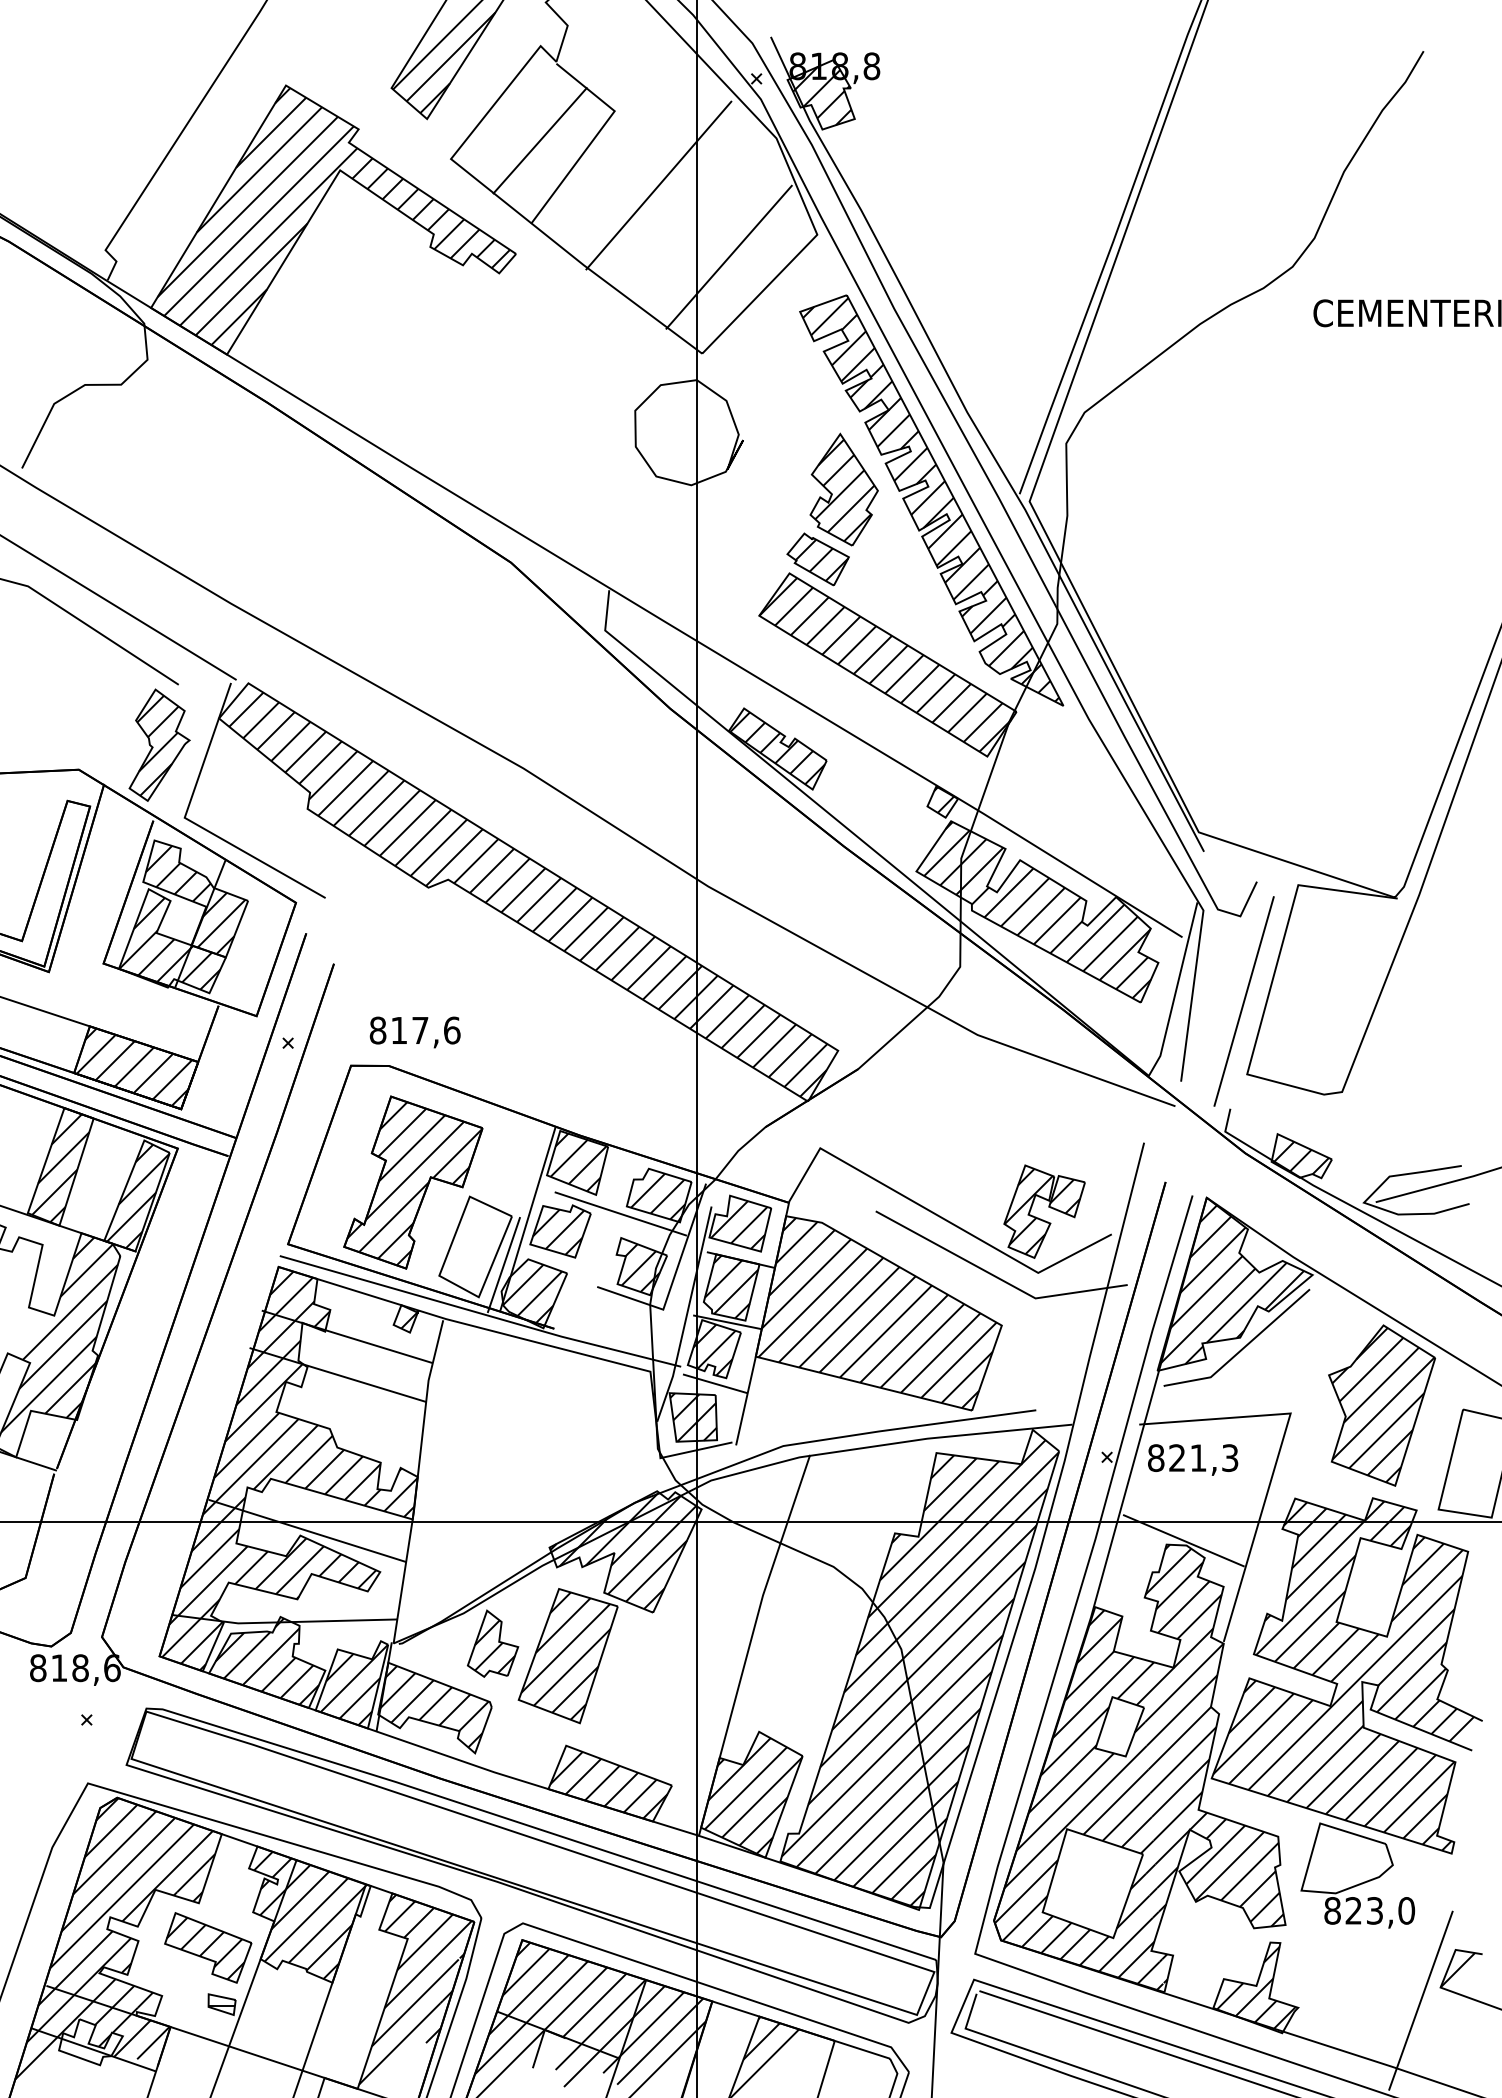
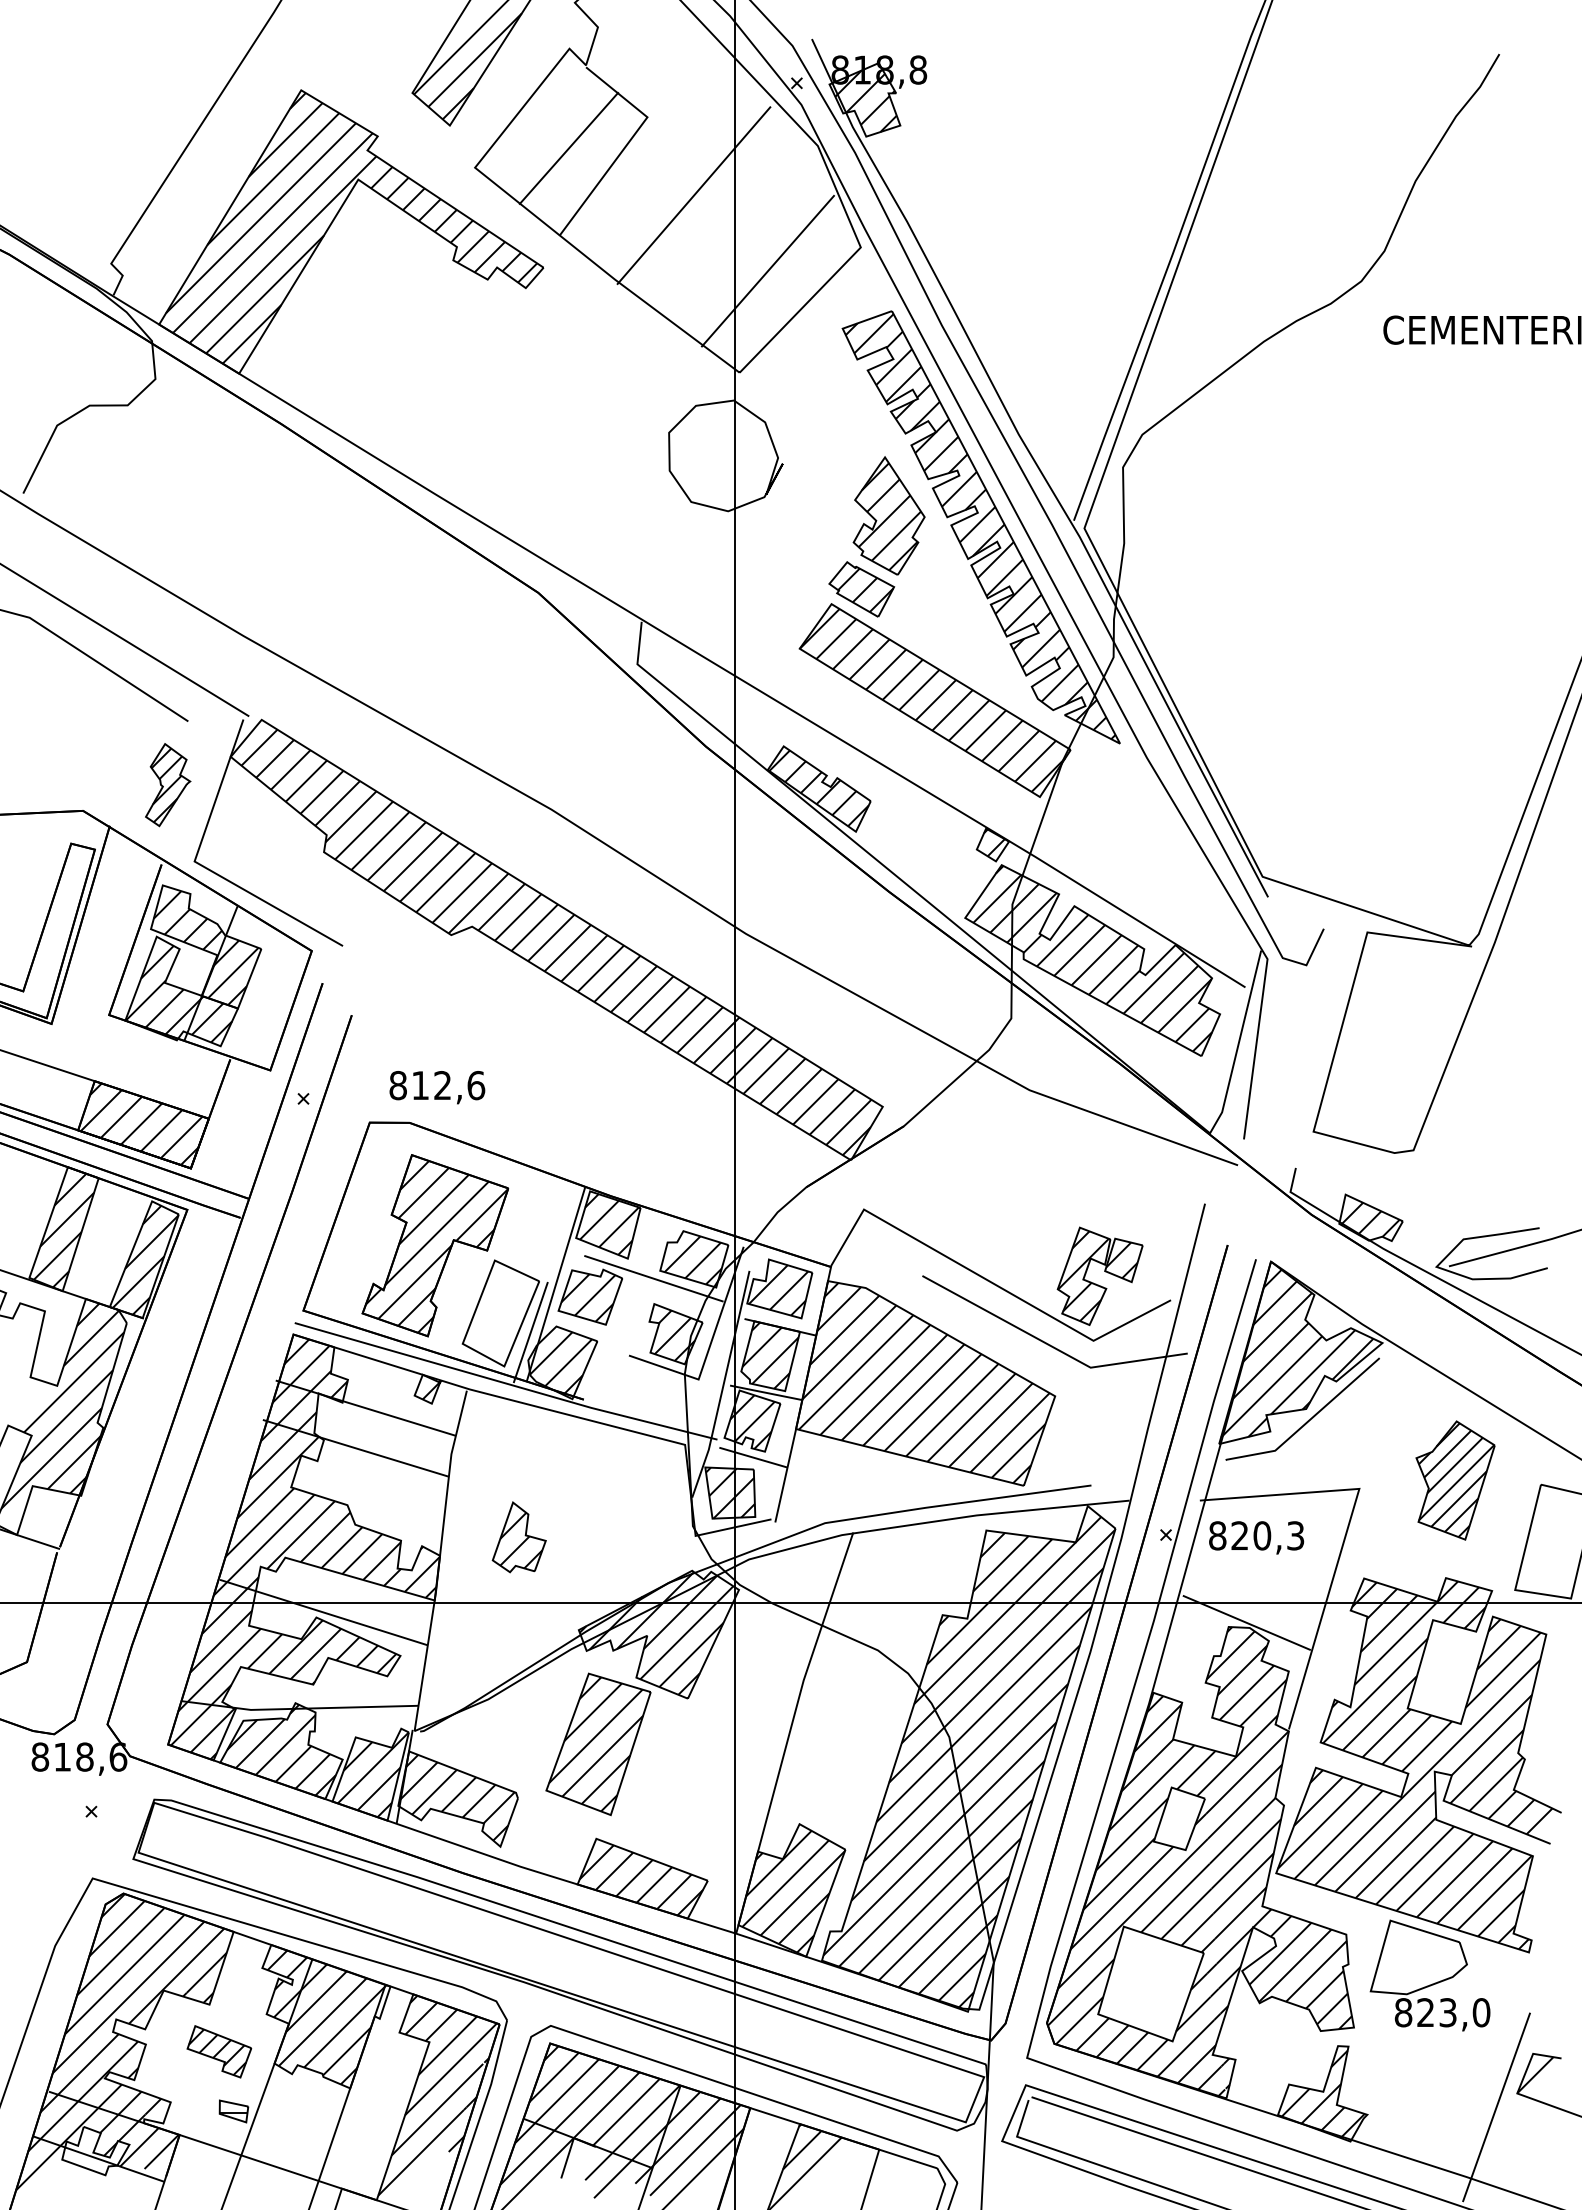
part: (158, 744) -> (167, 784), size x0.7
line: (1244, 1001) -> (1310, 1054), removed
text: (420, 1030) -> (442, 1085), 817,6 -> 812,6
part: (1381, 1405) -> (1455, 1480), size x0.7
text: (1198, 1457) -> (1262, 1535), 821,3 -> 820,3
part: (492, 1643) -> (518, 1537), moved
part: (208, 1947) -> (219, 2051), size x0.7

